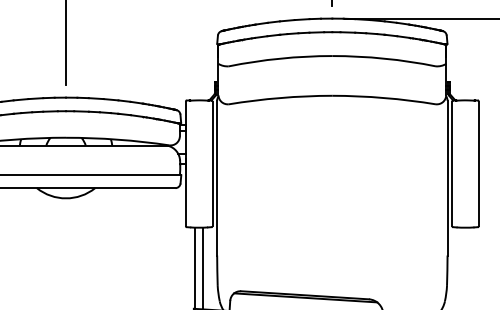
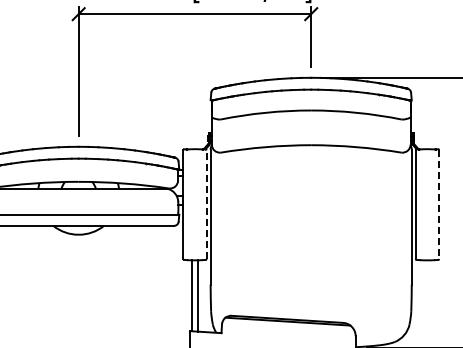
line: (212, 163) -> (206, 204), solid -> dashed
line: (479, 164) -> (439, 205), solid -> dashed

